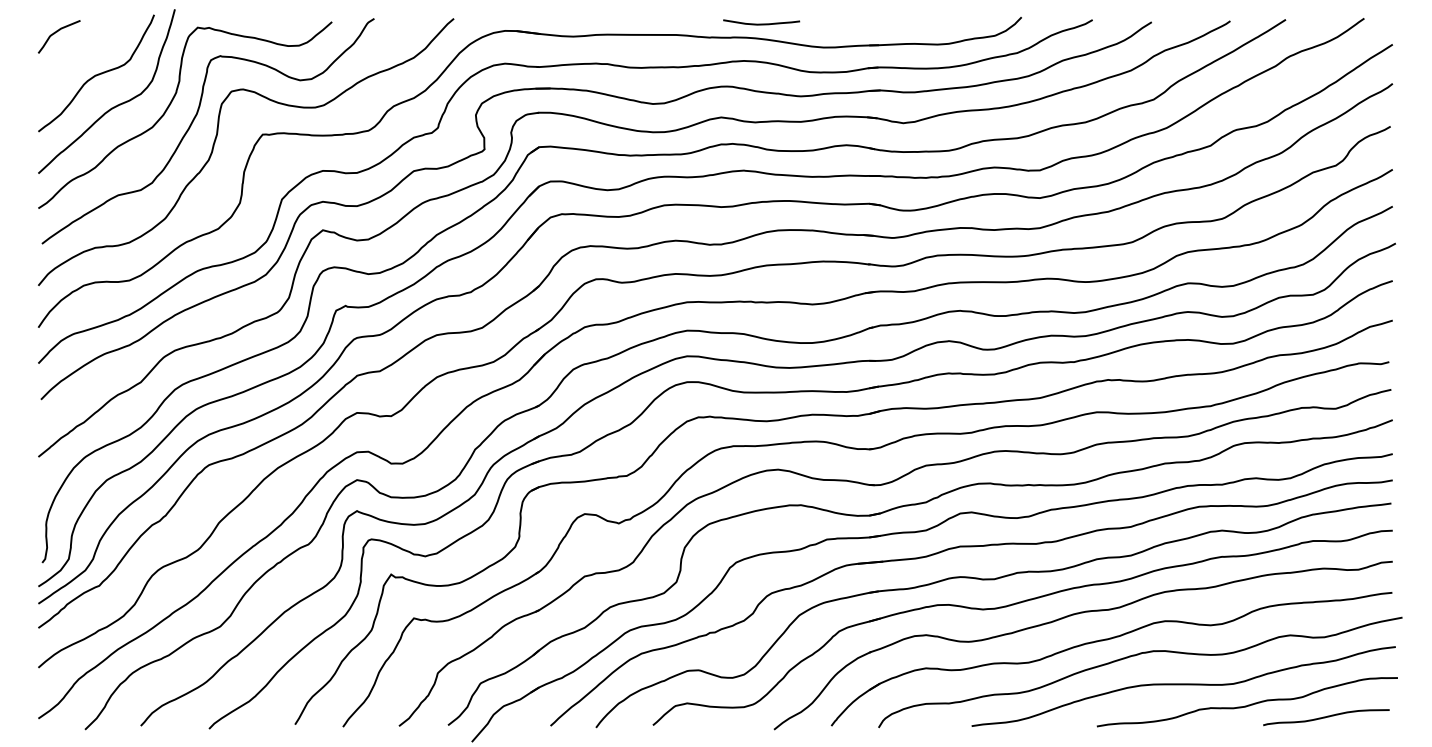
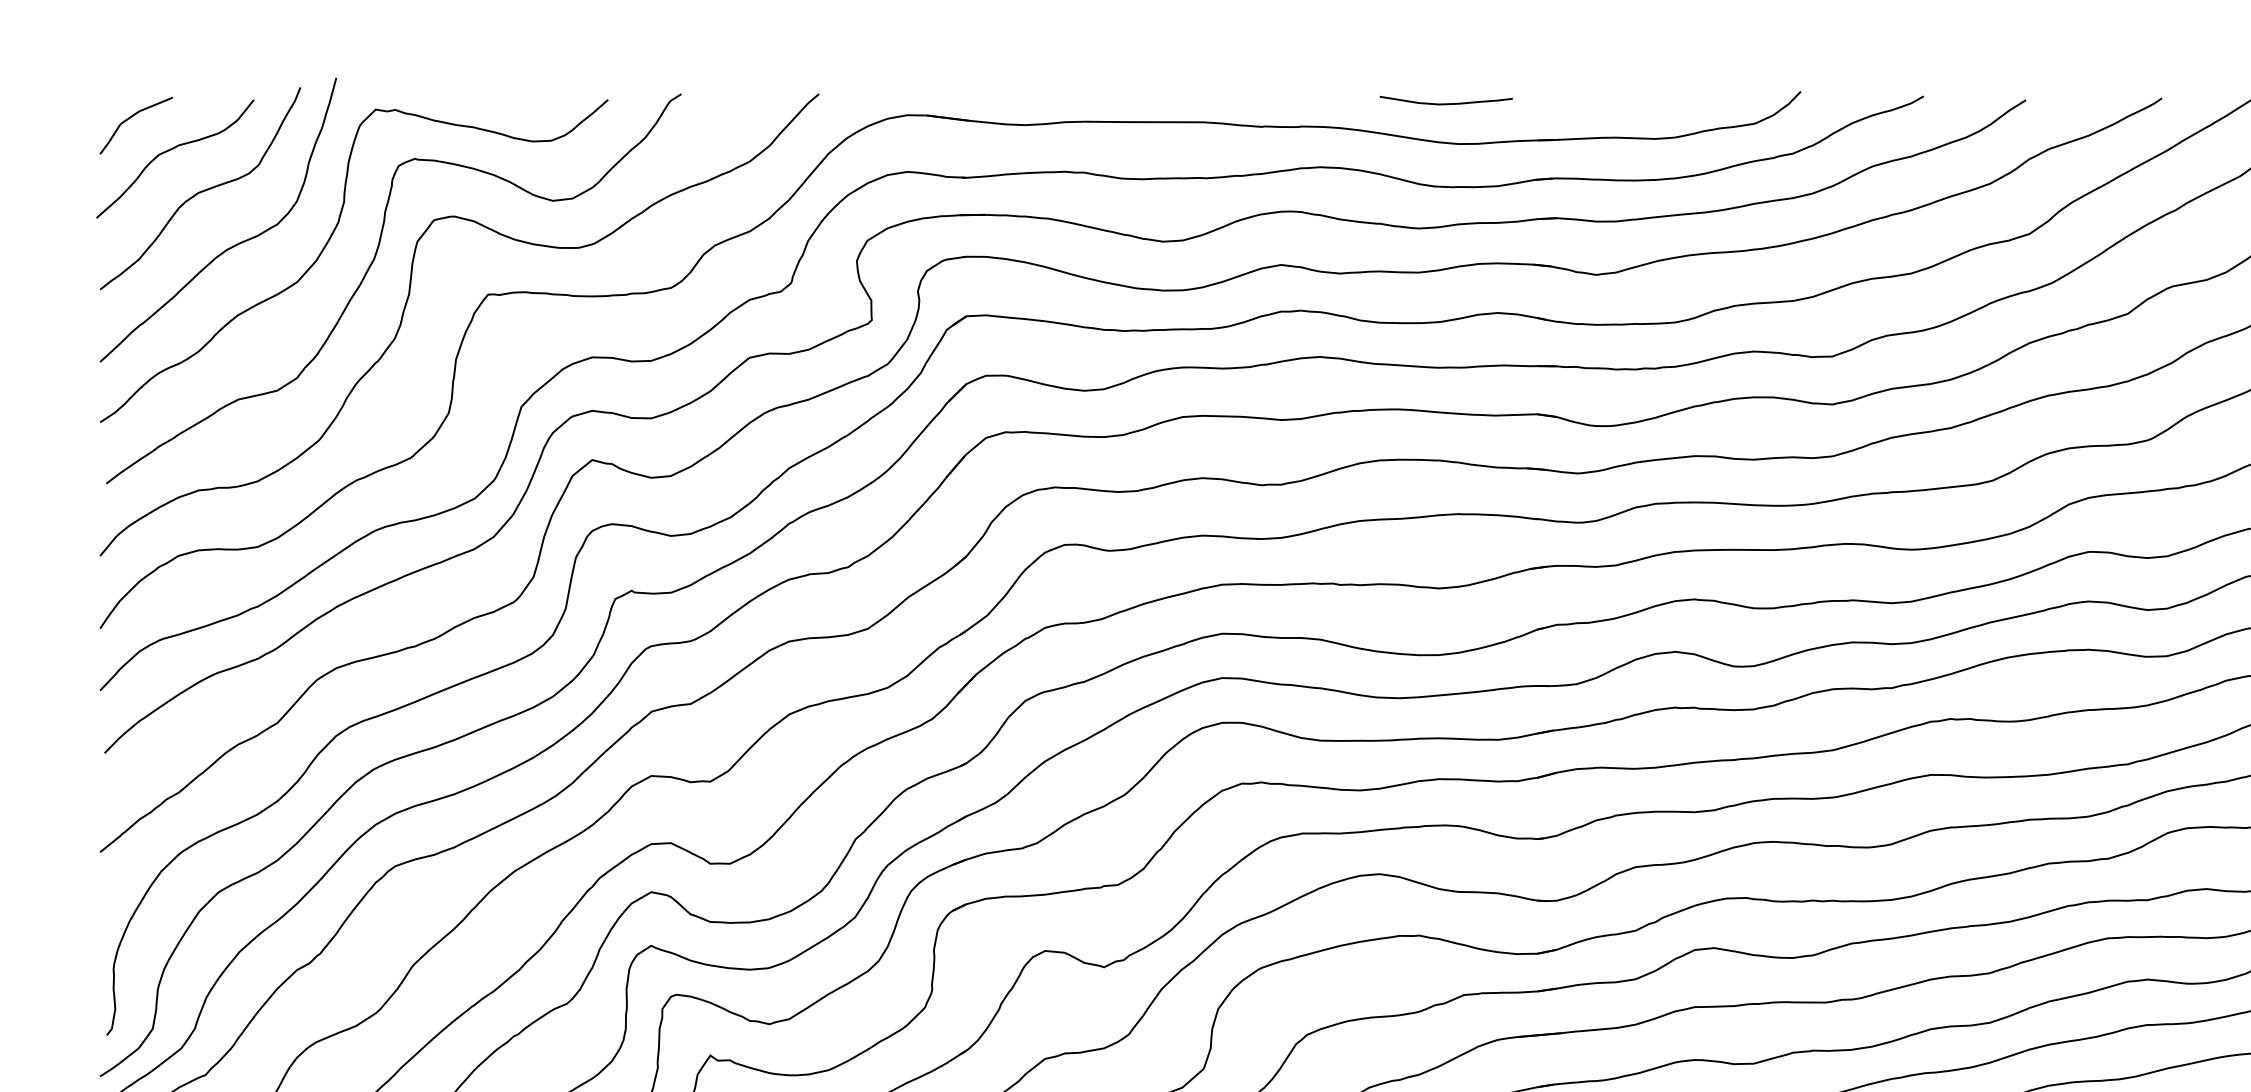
curve: (761, 23) -> (1446, 102), moved
curve: (80, 51) -> (172, 150), added

